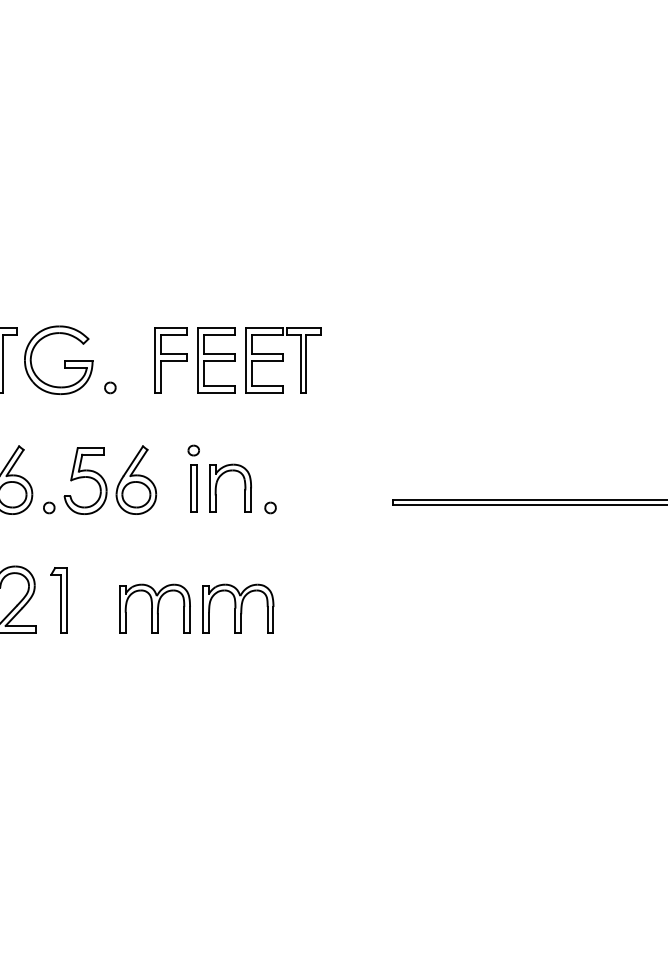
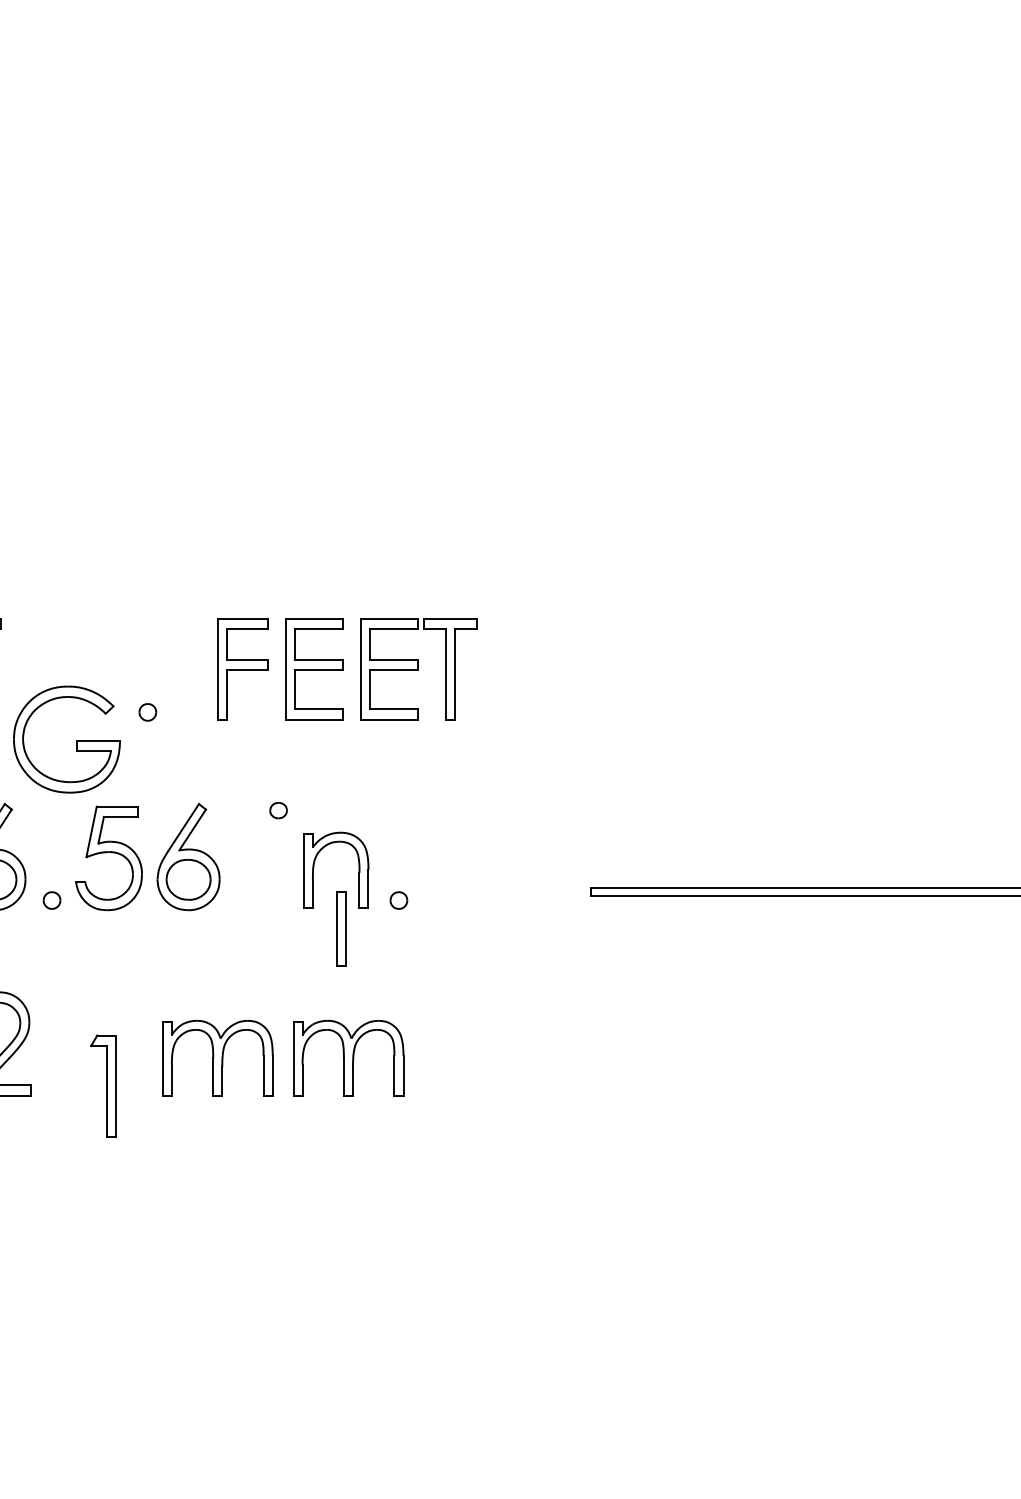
part: (64, 360) -> (75, 739), moved
part: (193, 488) -> (340, 928), moved
part: (58, 600) -> (102, 1086), moved

